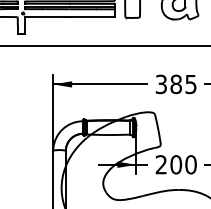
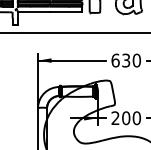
text: (175, 84) -> (125, 60), 385 -> 630

